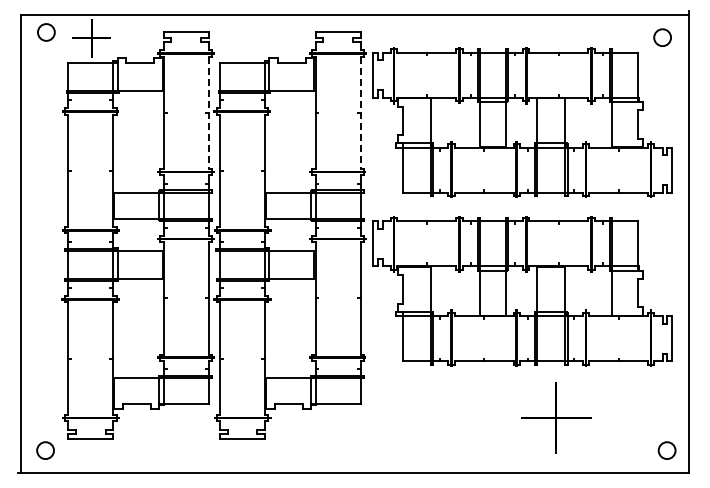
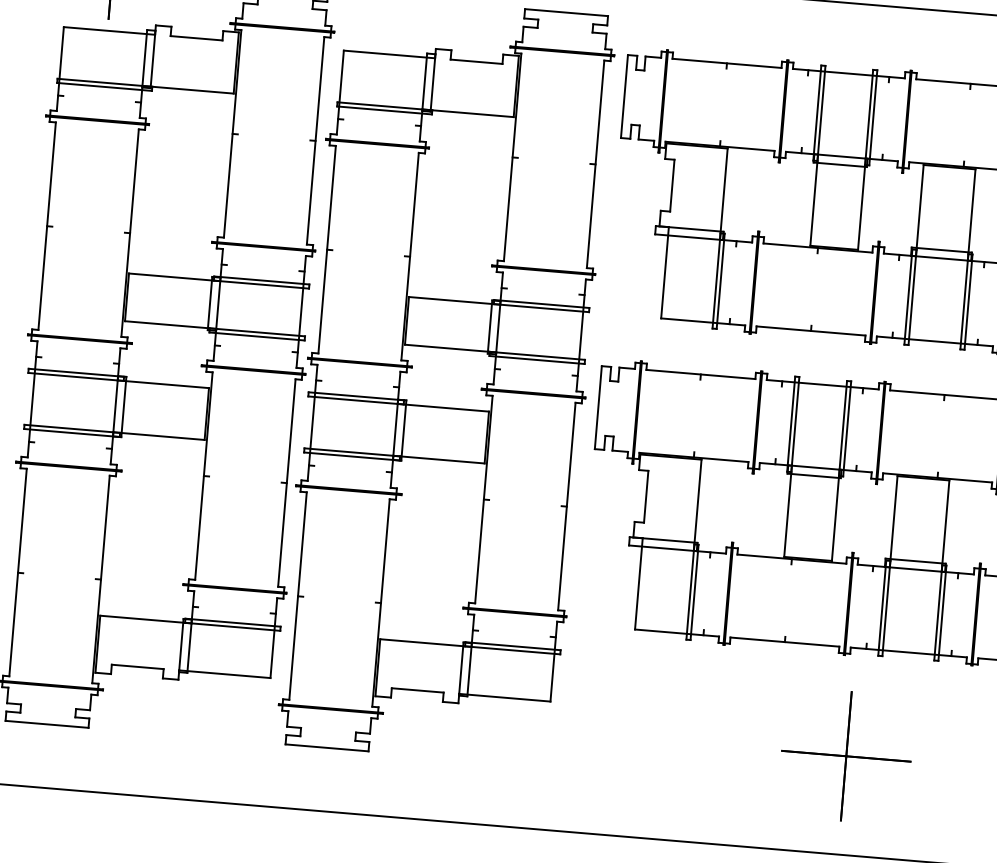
line: (208, 113) -> (314, 141), dashed -> solid
line: (360, 113) -> (595, 165), dashed -> solid
part: (556, 417) -> (846, 755), moved

